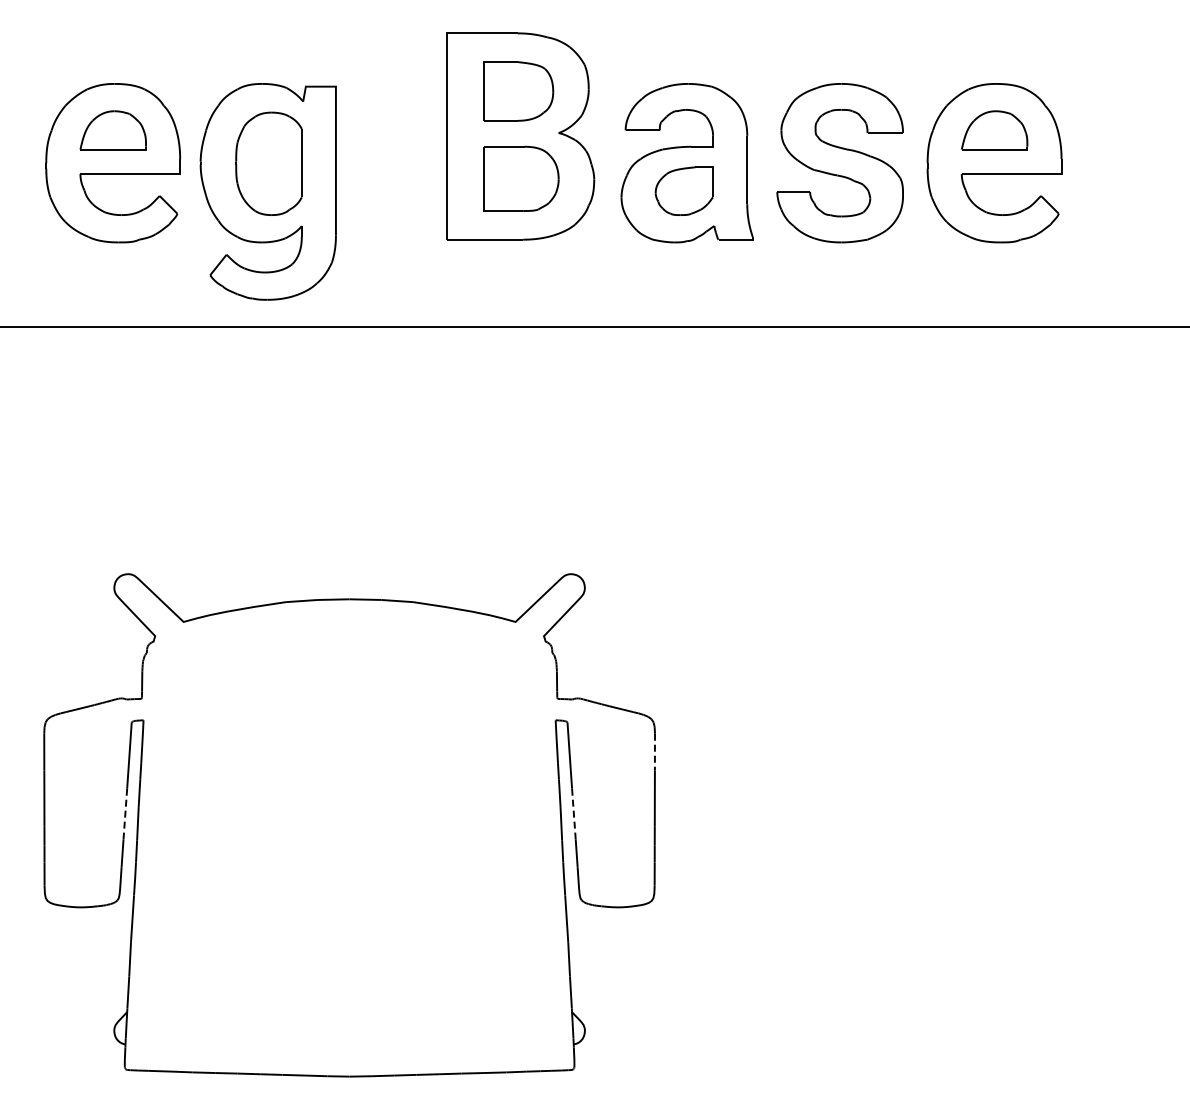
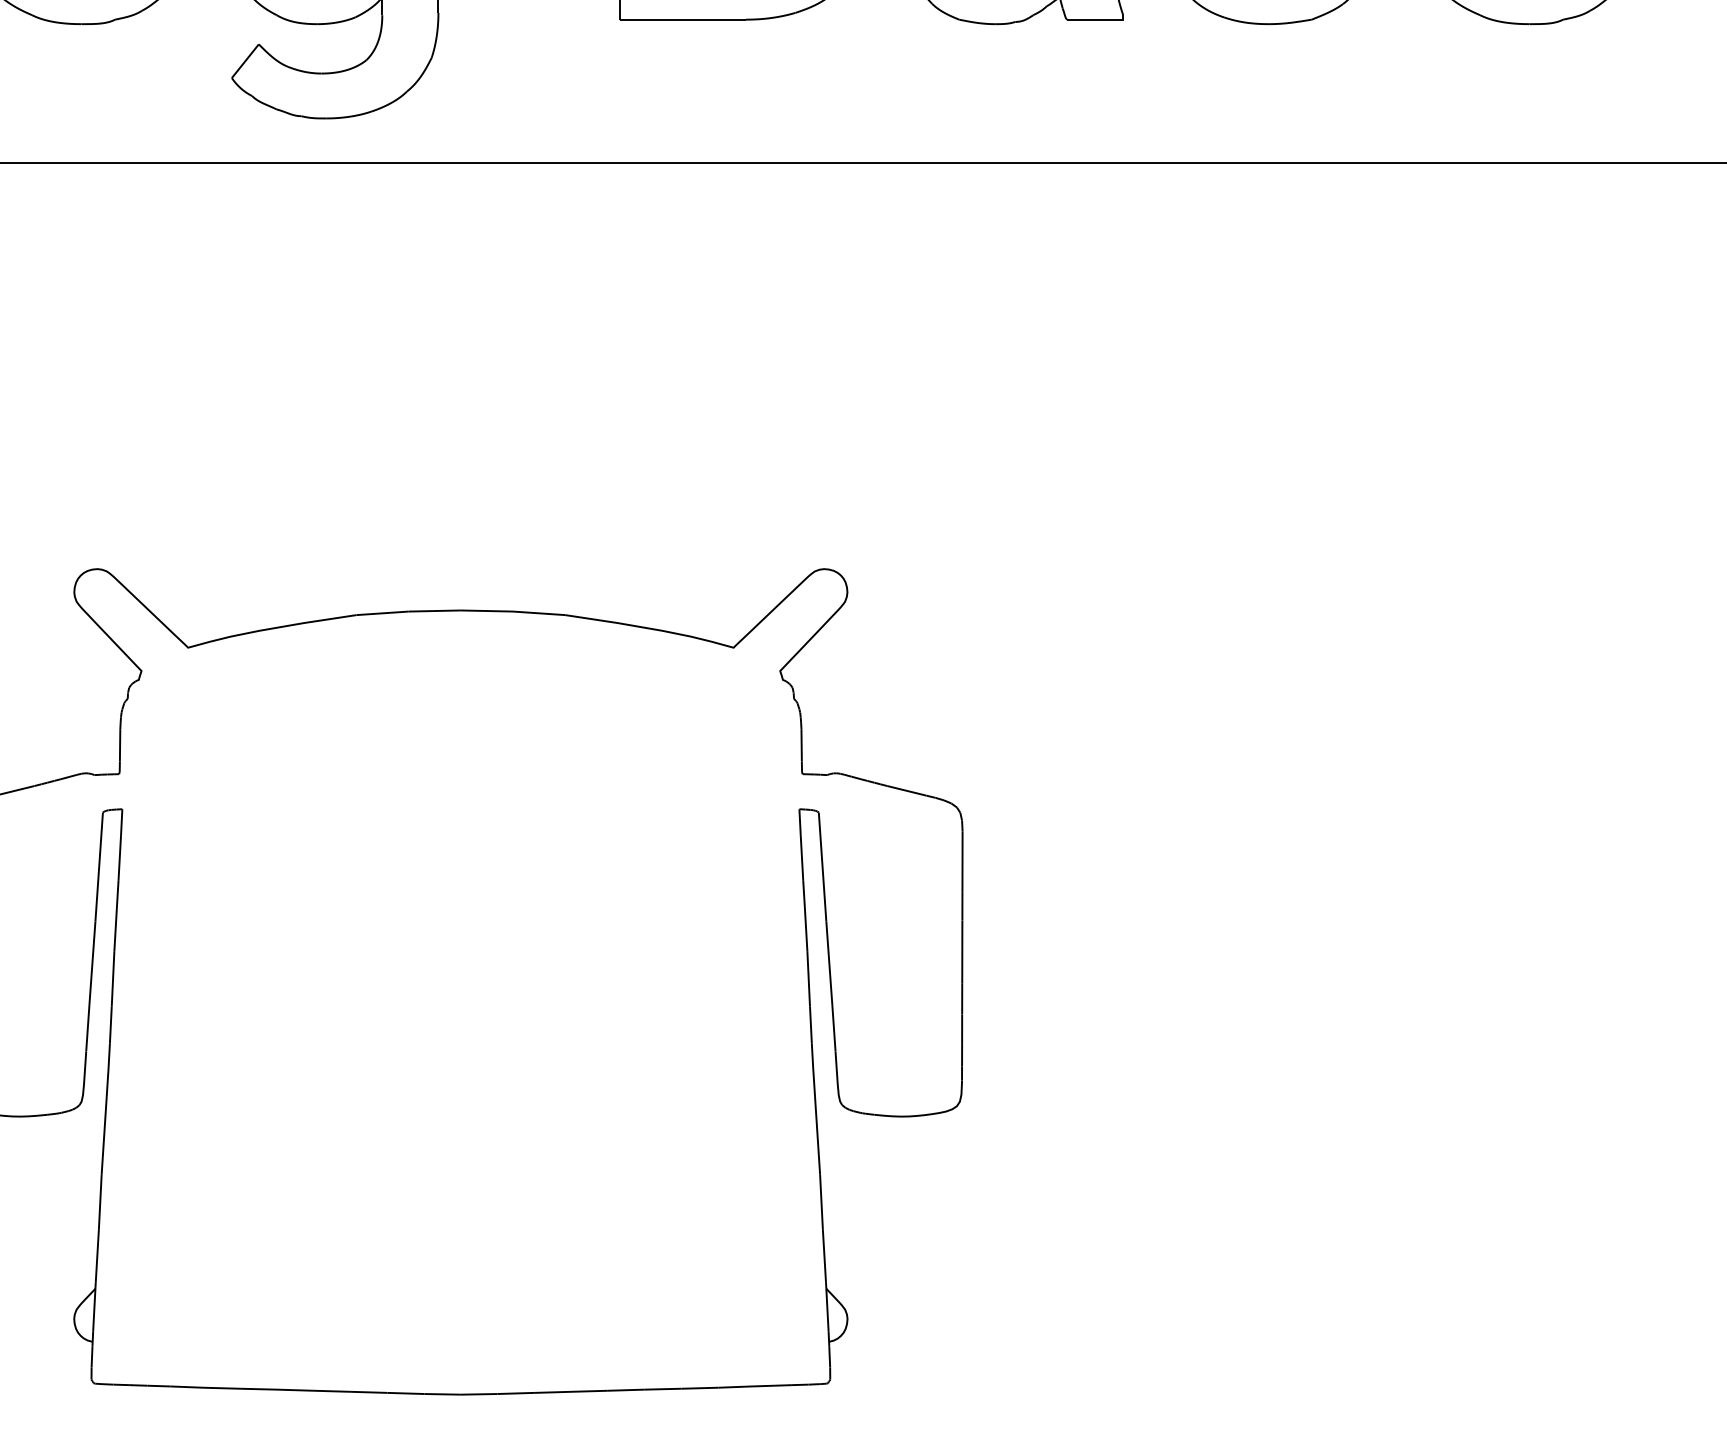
line: (654, 752) -> (961, 862), dashed -> solid
line: (125, 814) -> (92, 964), dashed -> solid
line: (573, 814) -> (828, 964), dashed -> solid

